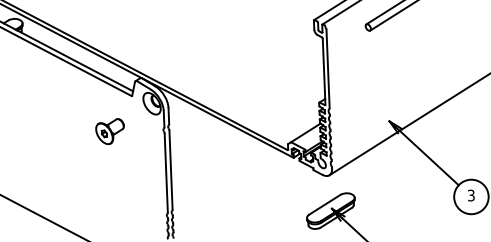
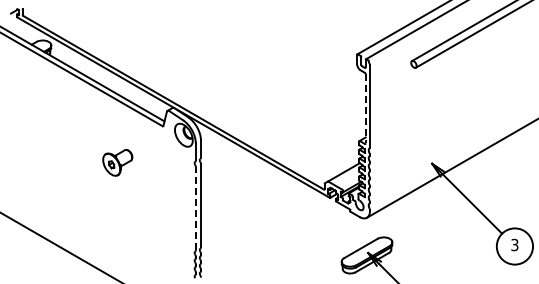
line: (323, 71) -> (365, 108), solid -> dashed
part: (109, 131) -> (117, 162), moved
line: (165, 172) -> (195, 208), solid -> dashed

